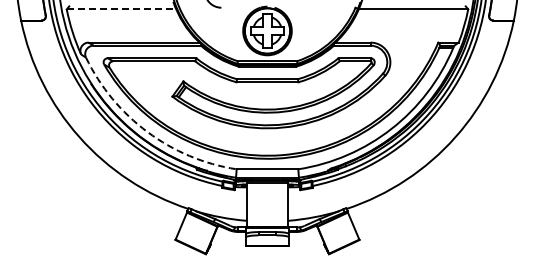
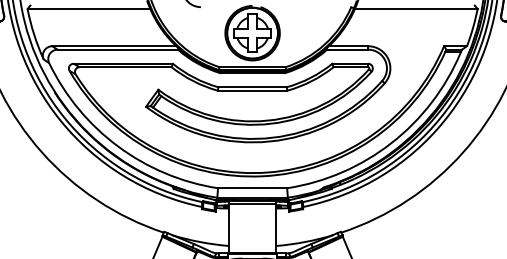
line: (121, 9) -> (88, 9), dashed -> solid
arc: (147, 132) -> (118, 147), dashed -> solid

